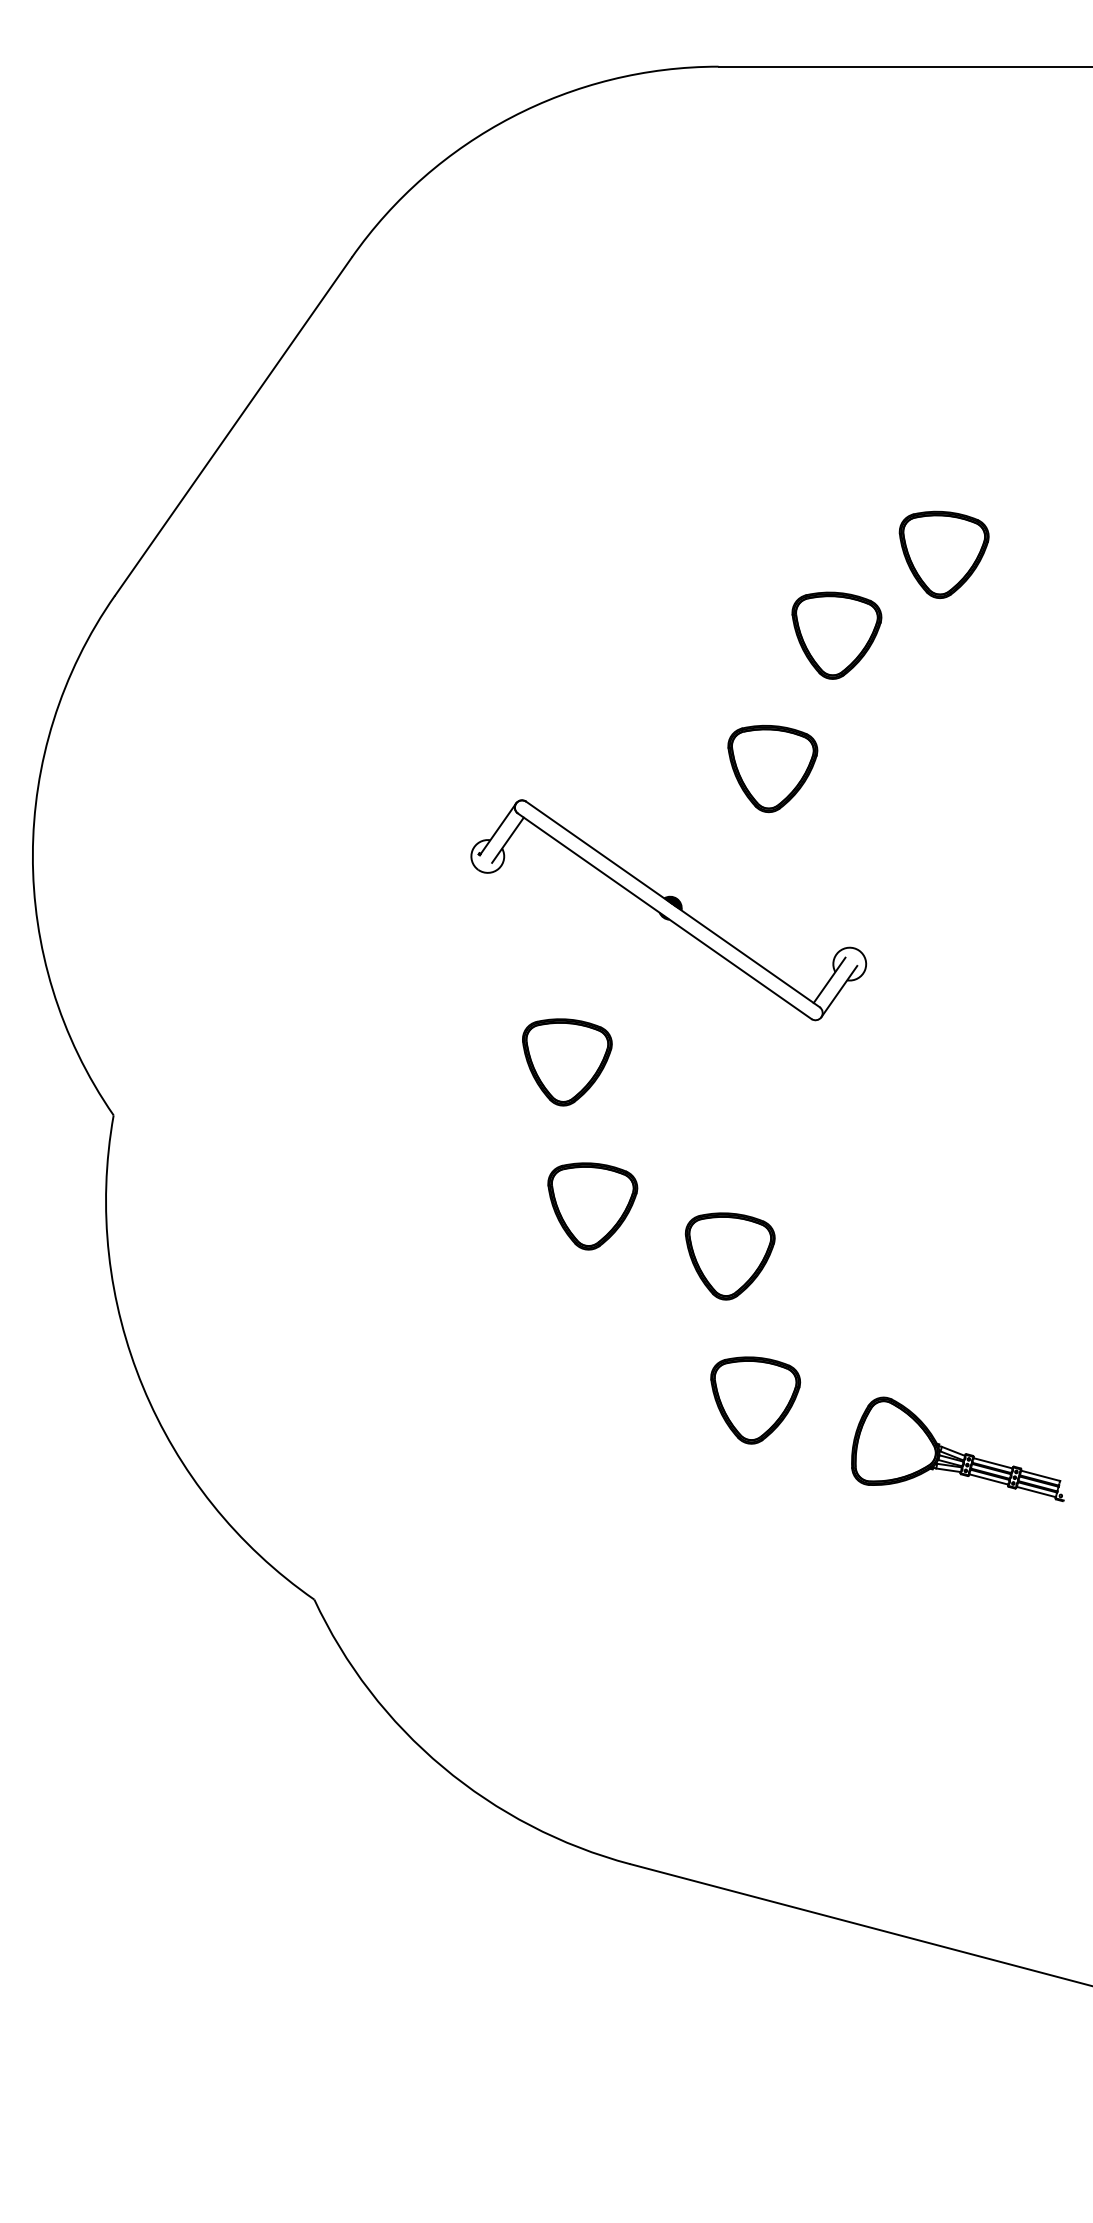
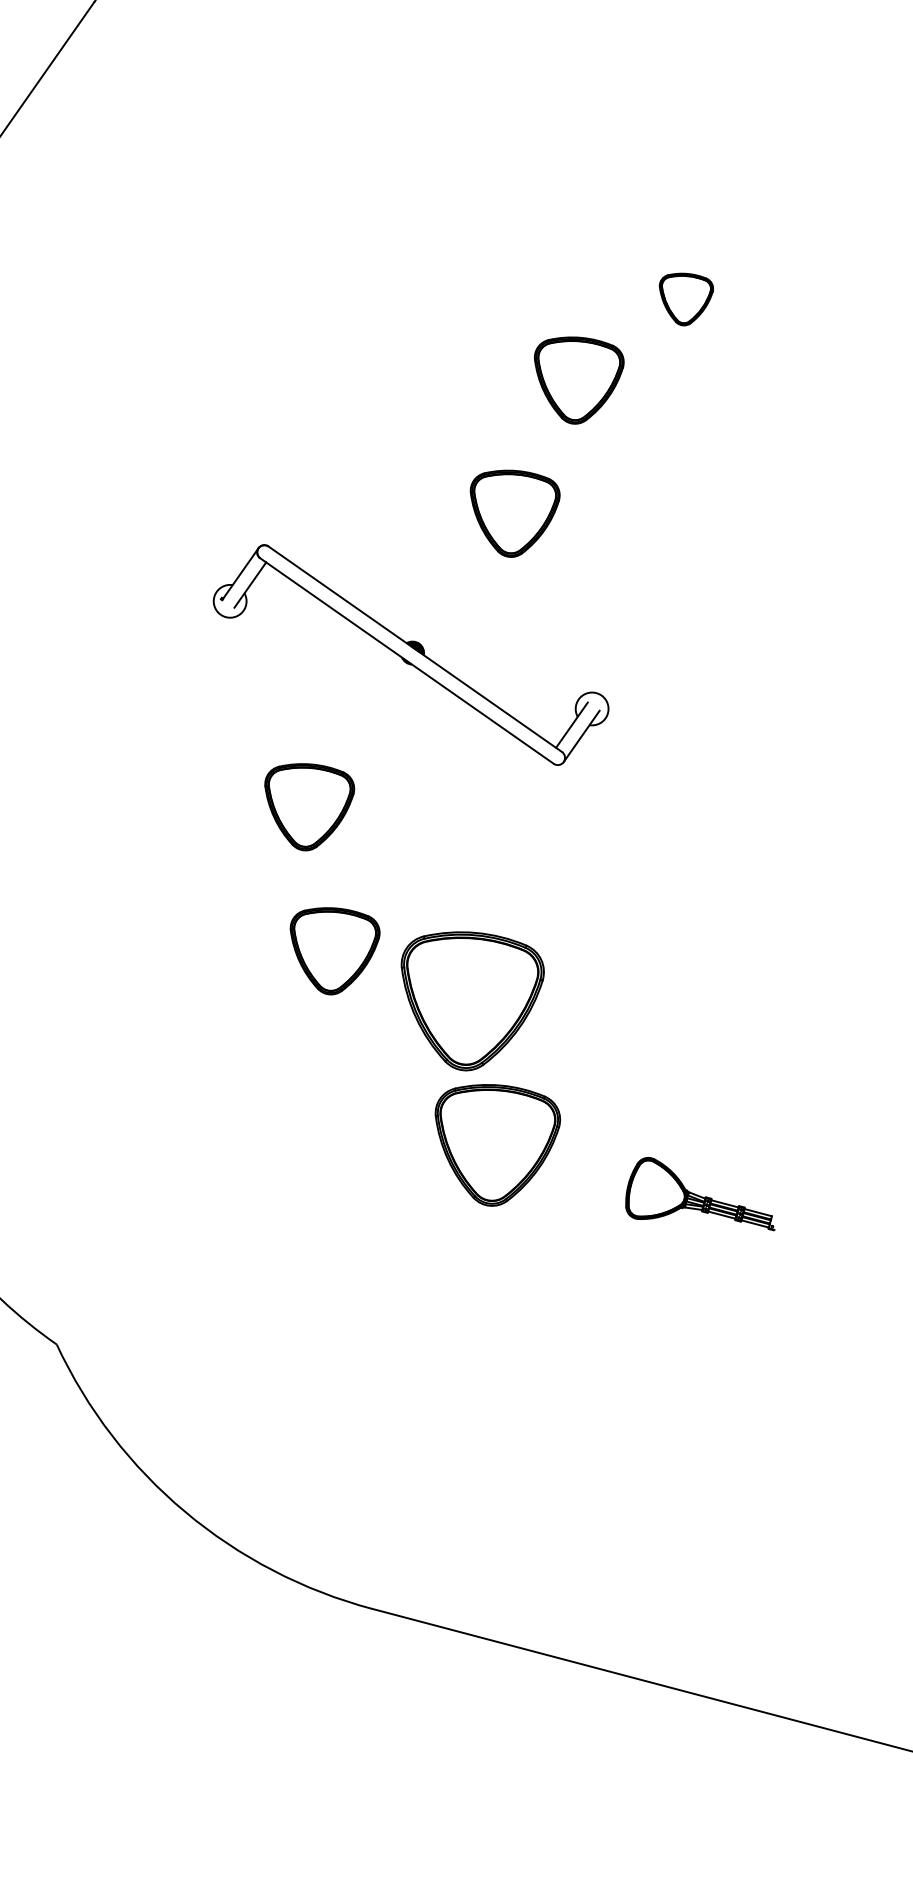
part: (943, 554) -> (685, 299), size x0.6
part: (729, 1256) -> (471, 1001), size x1.6
part: (755, 1400) -> (497, 1145), size x1.4
part: (957, 1448) -> (699, 1193), size x0.7

